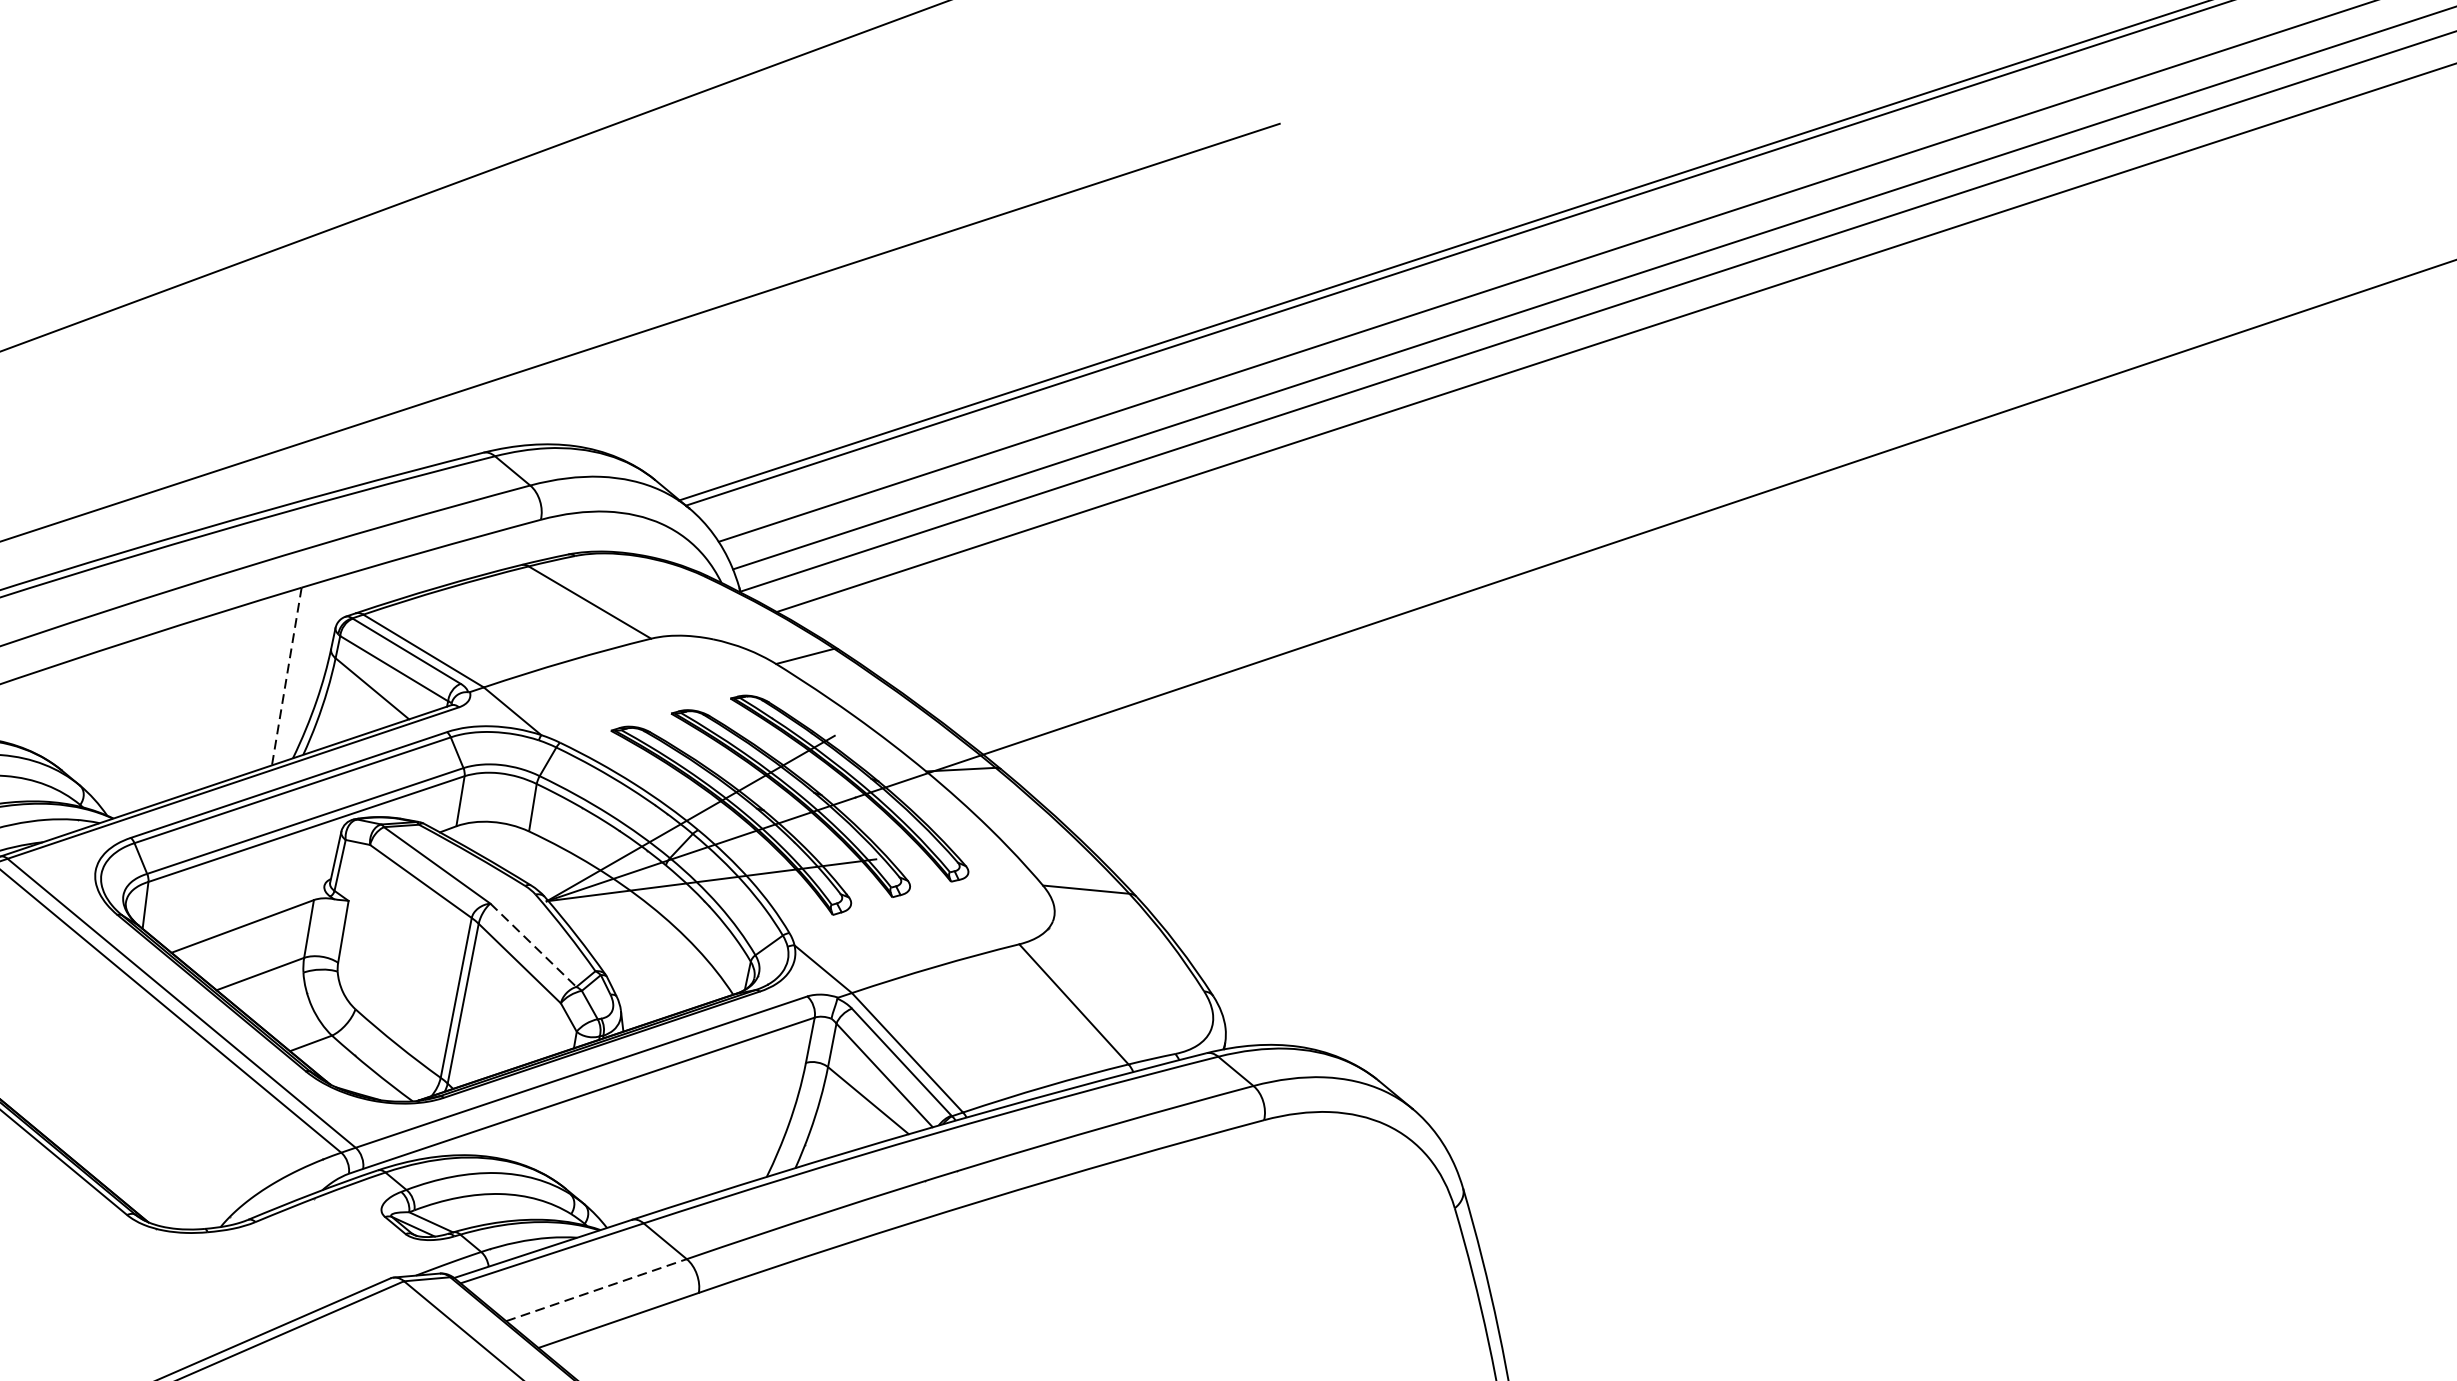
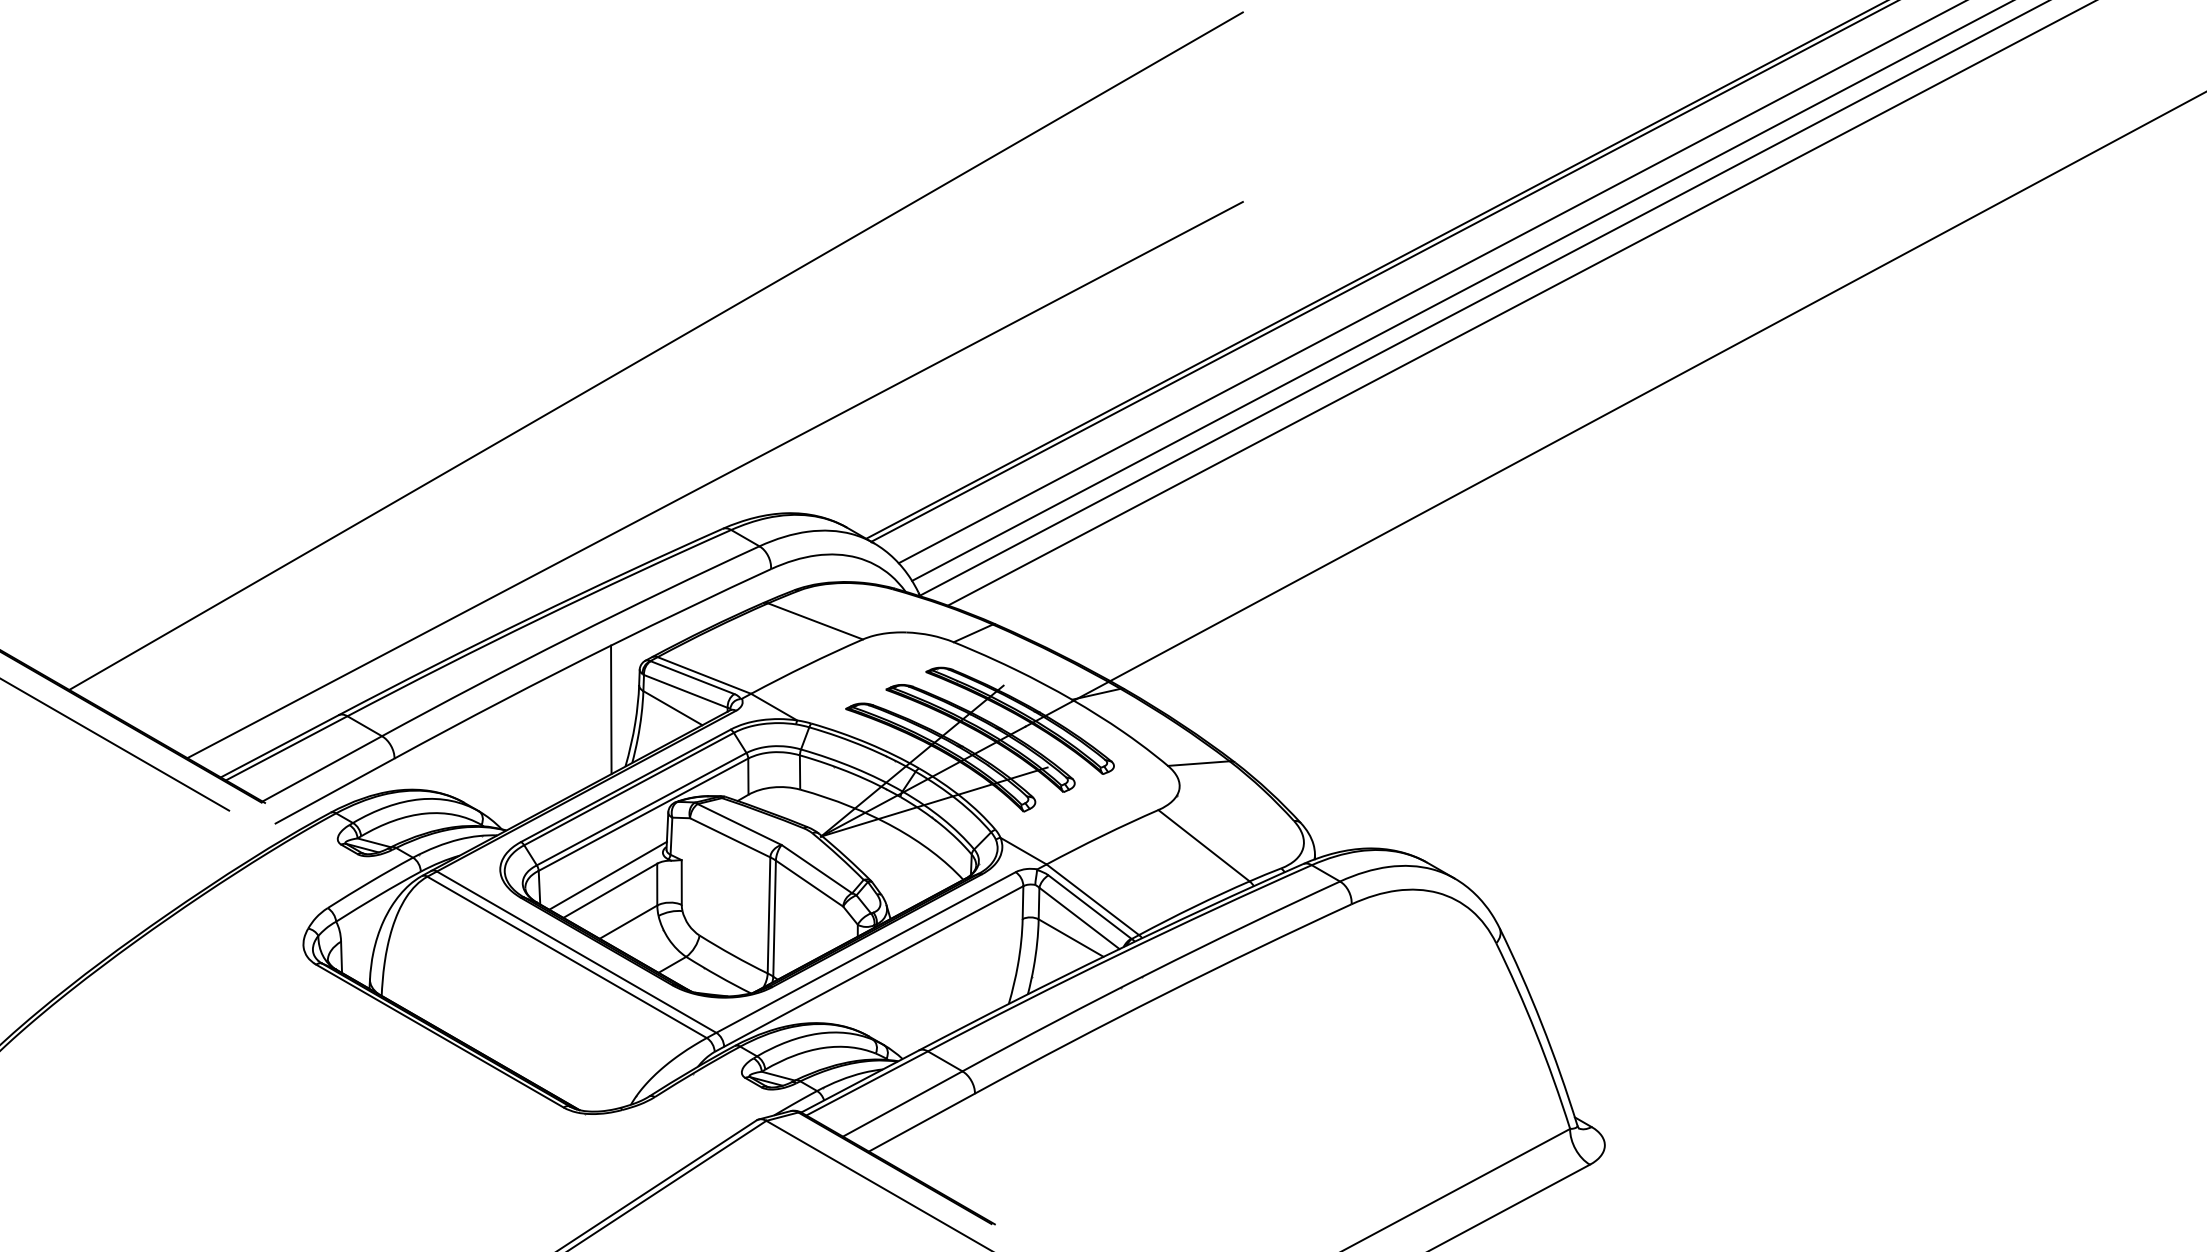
line: (286, 677) -> (611, 710), dashed -> solid
line: (242, 904) -> (607, 875), added
line: (532, 945) -> (816, 869), dashed -> solid
line: (597, 1289) -> (903, 1103), dashed -> solid

